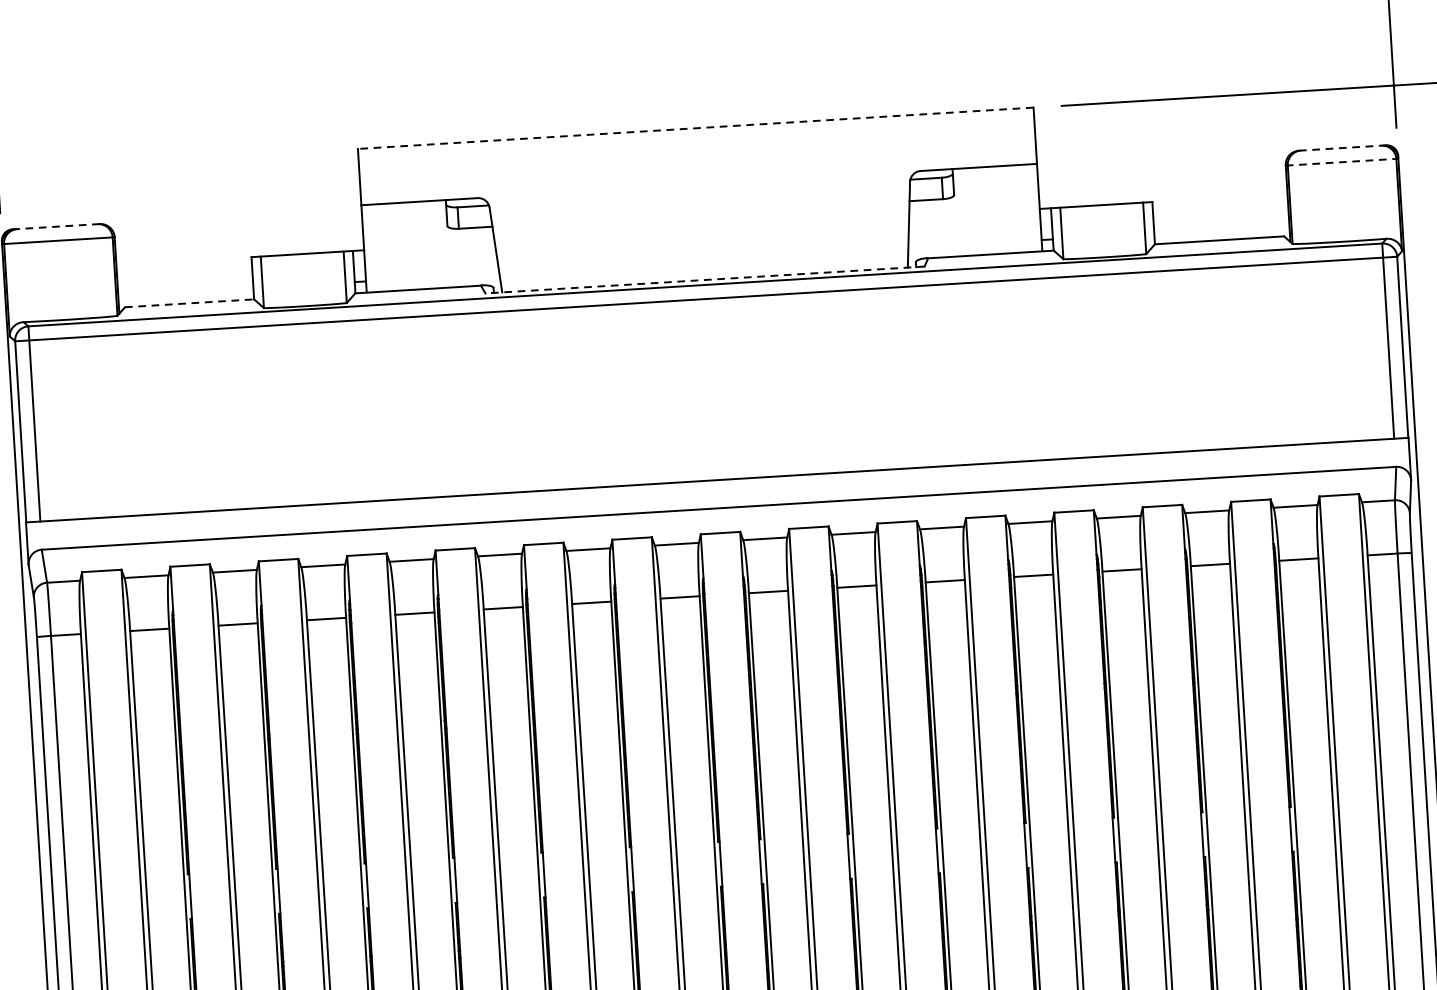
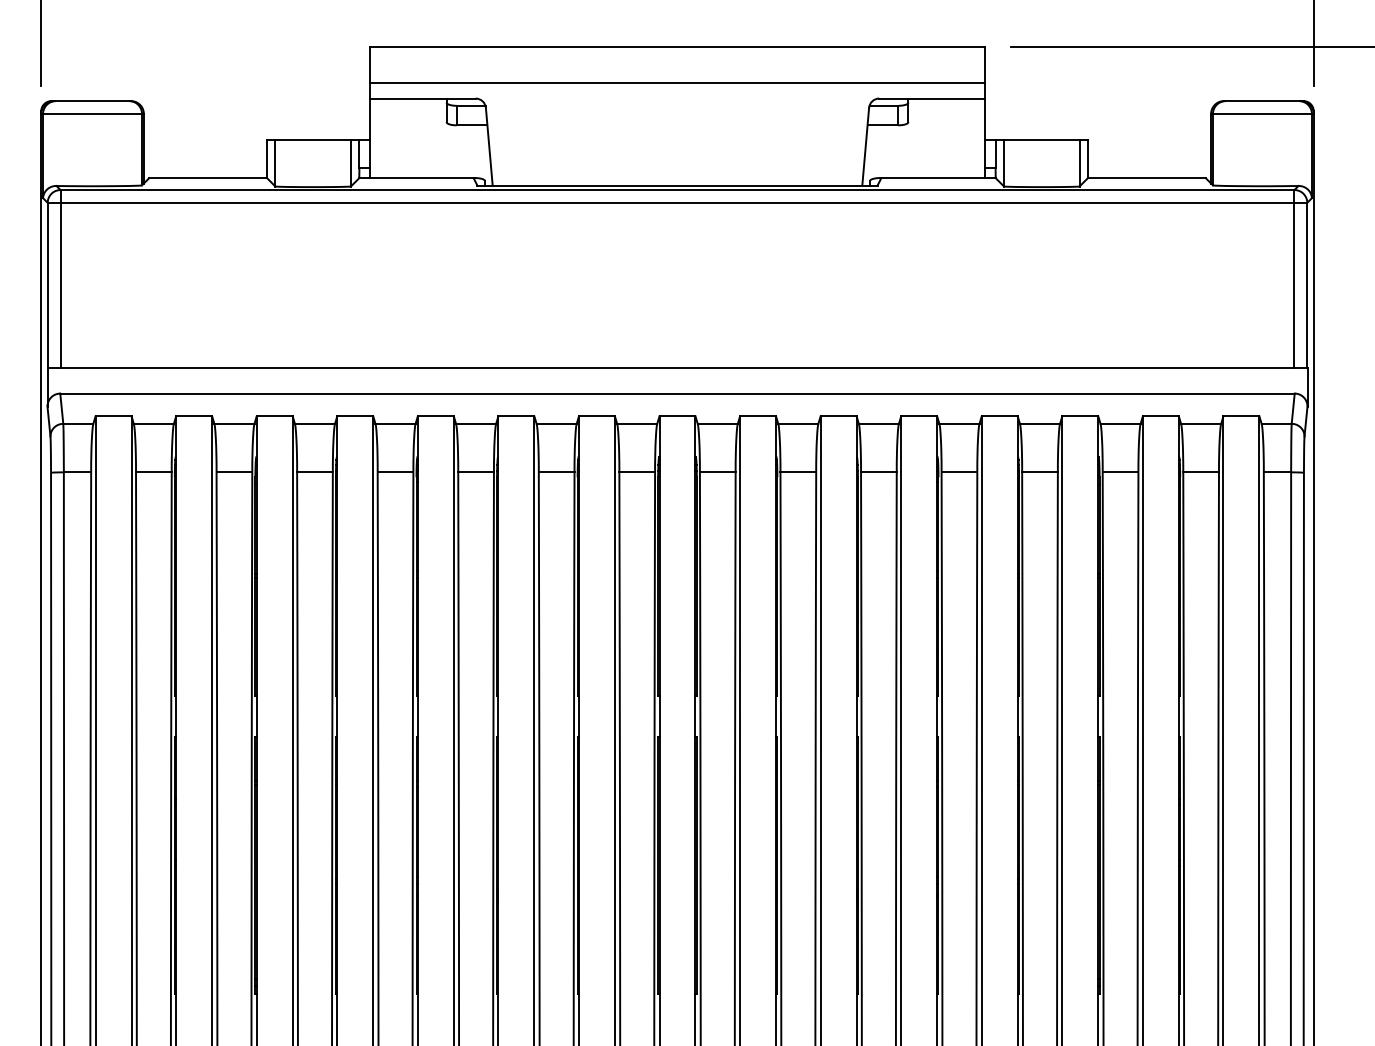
line: (695, 128) -> (677, 47), dashed -> solid
line: (1342, 148) -> (1263, 101), dashed -> solid
line: (1342, 161) -> (1262, 113), dashed -> solid
line: (698, 168) -> (677, 83), added
line: (56, 227) -> (91, 101), dashed -> solid
line: (705, 279) -> (677, 185), dashed -> solid
line: (189, 303) -> (208, 178), dashed -> solid

